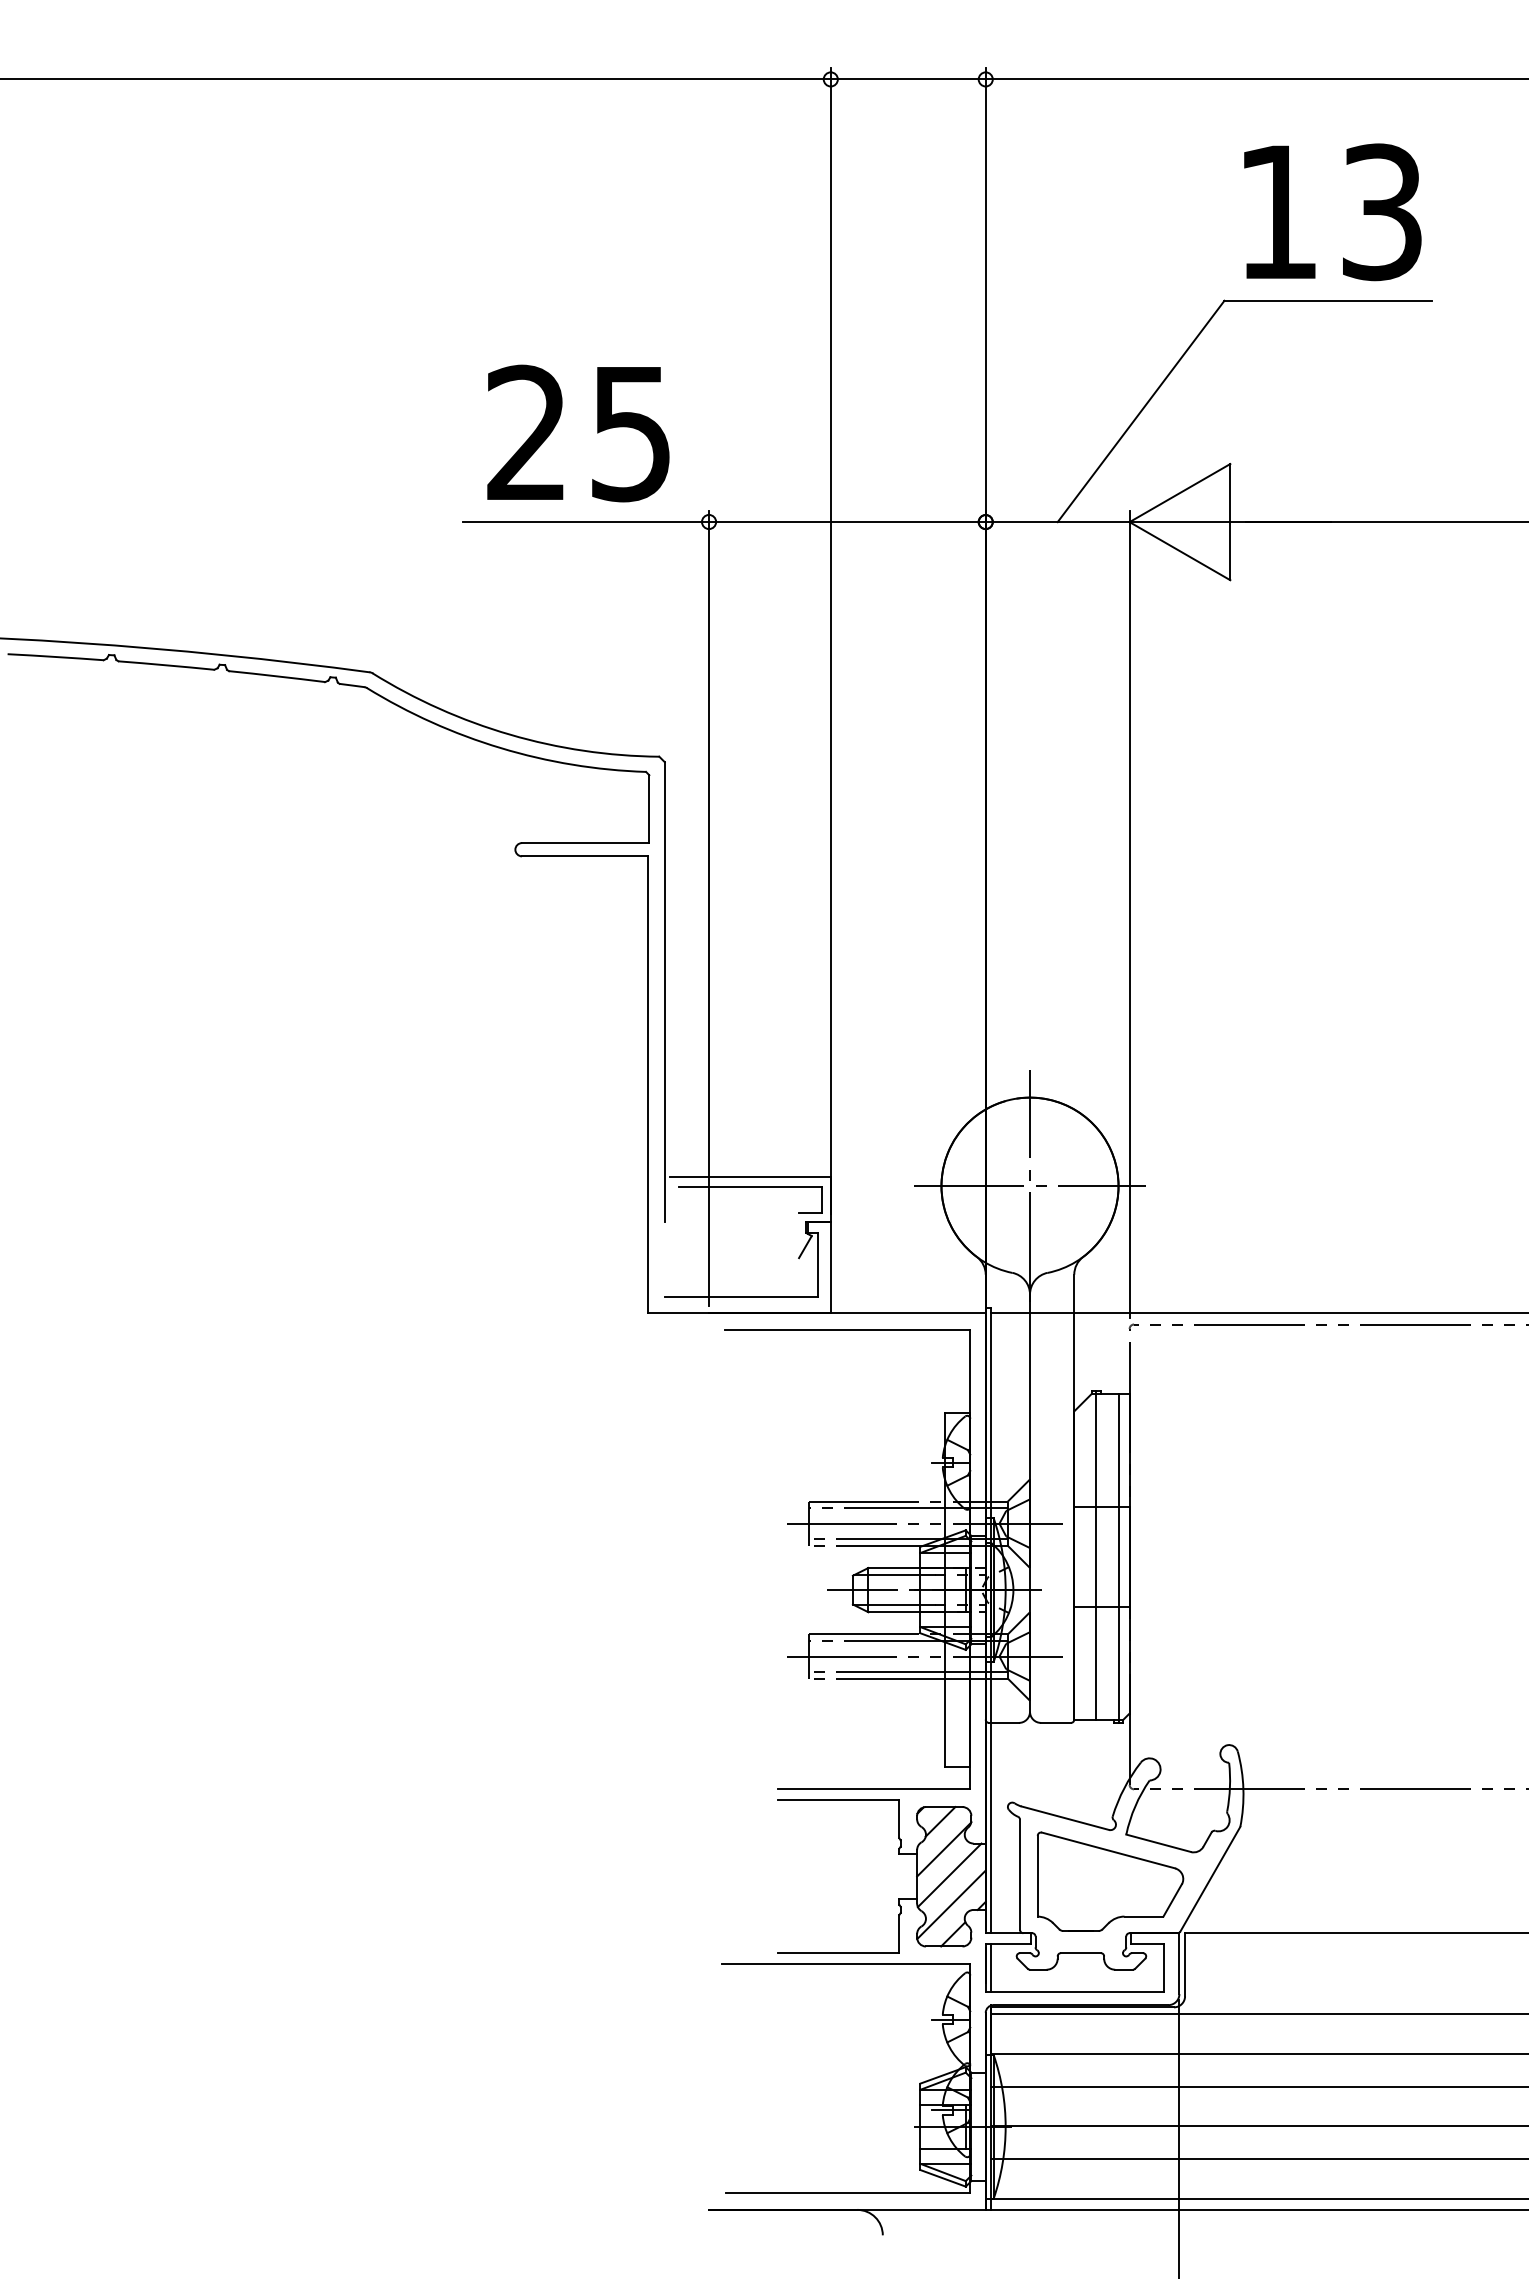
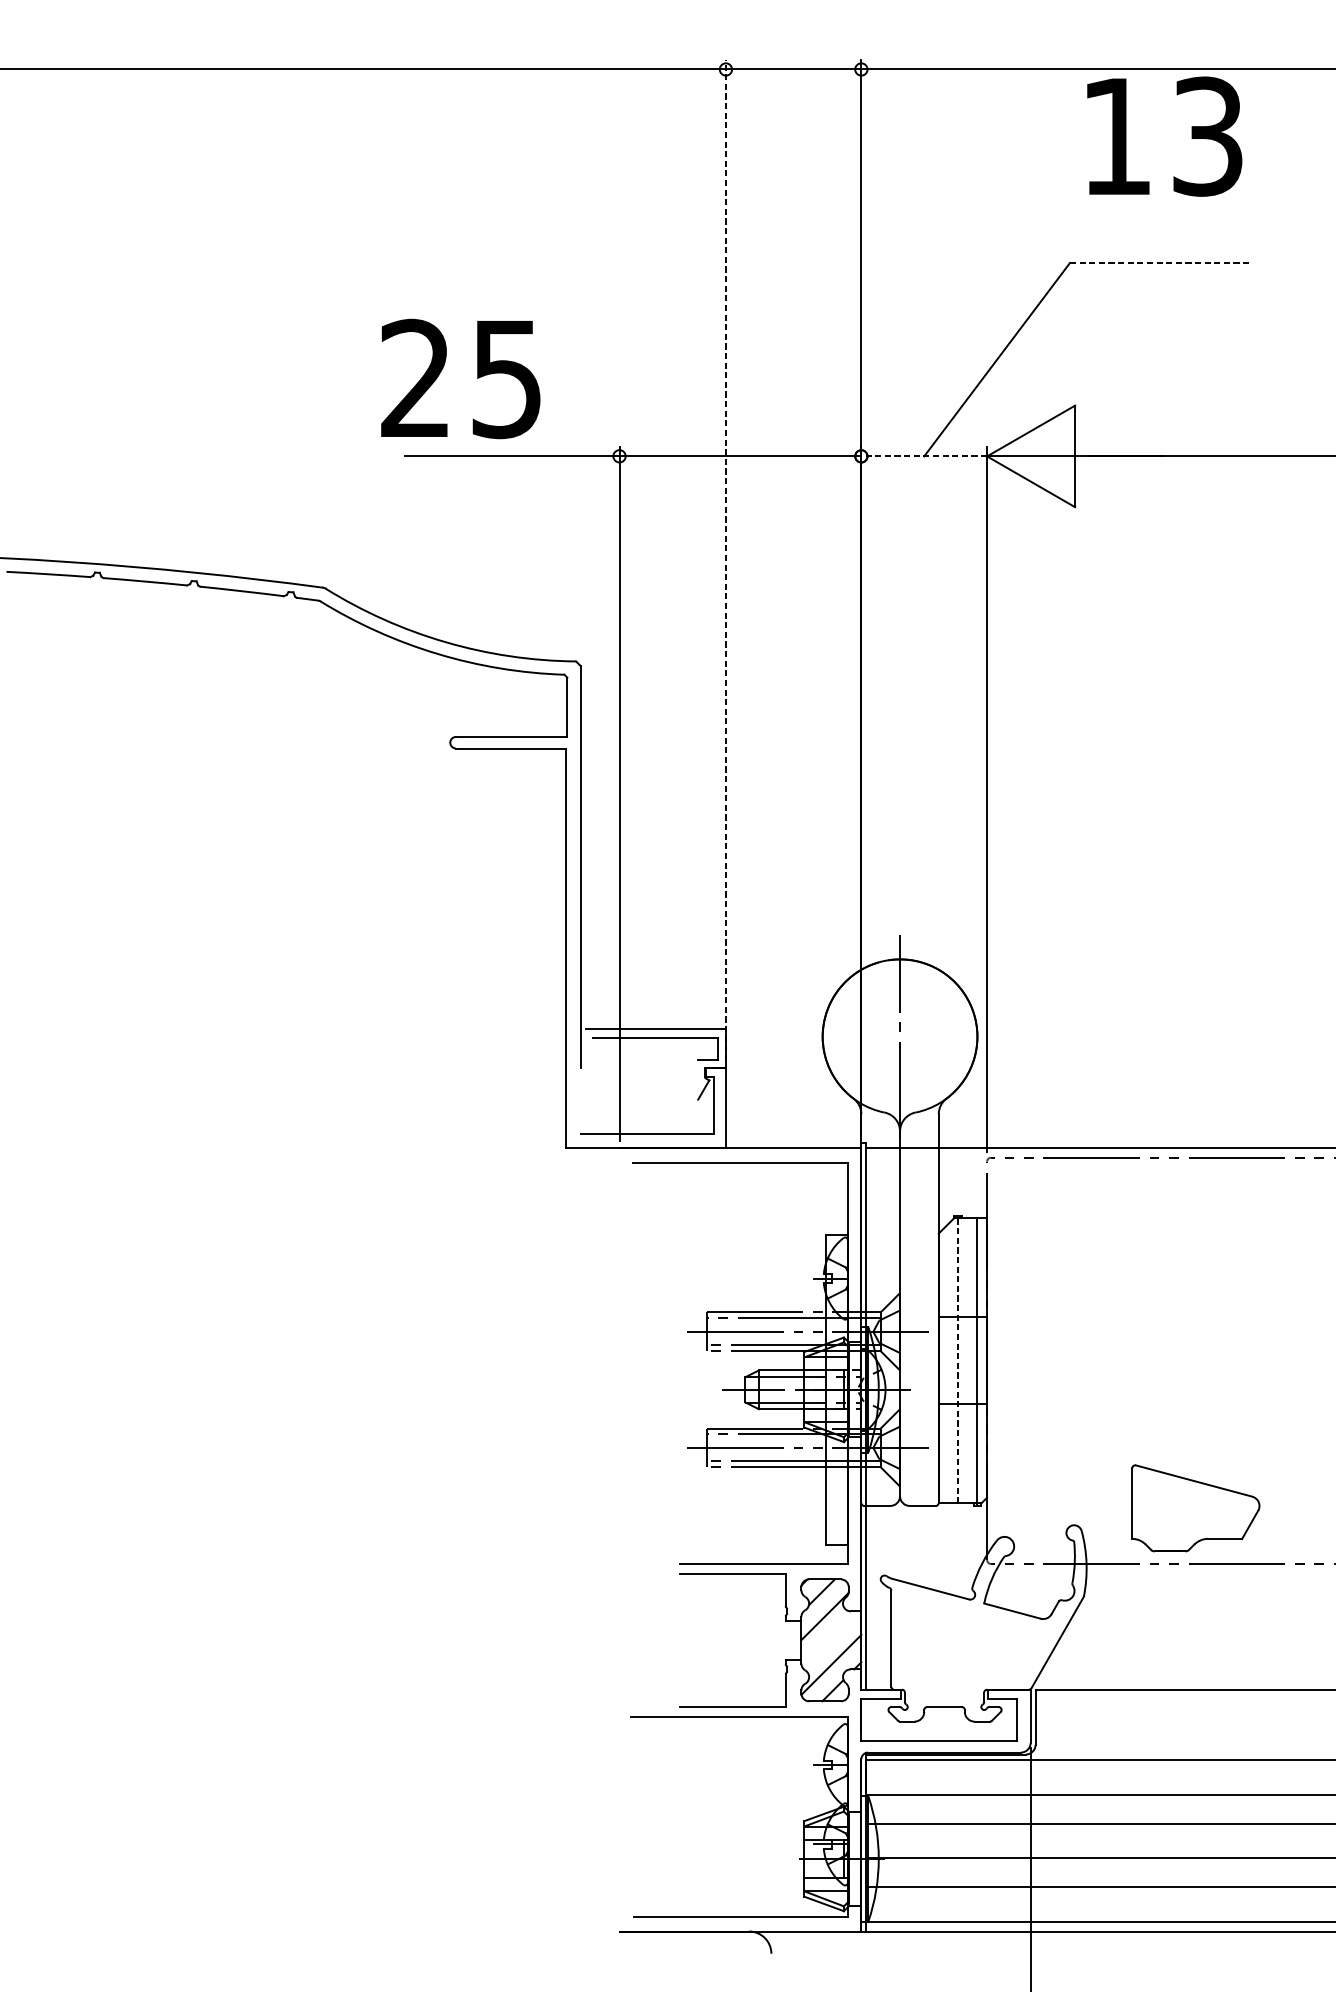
text: (1332, 212) -> (1164, 136), moved
line: (1328, 300) -> (1160, 262), solid -> dashed
text: (578, 433) -> (460, 378), moved
line: (1057, 522) -> (924, 456), solid -> dashed
line: (830, 641) -> (725, 560), solid -> dashed
line: (1029, 1186) -> (899, 1037), removed
line: (1096, 1555) -> (958, 1359), solid -> dashed
line: (949, 1875) -> (829, 1639), removed
part: (1110, 1881) -> (1195, 1508), moved
line: (991, 1967) -> (866, 1719), removed

